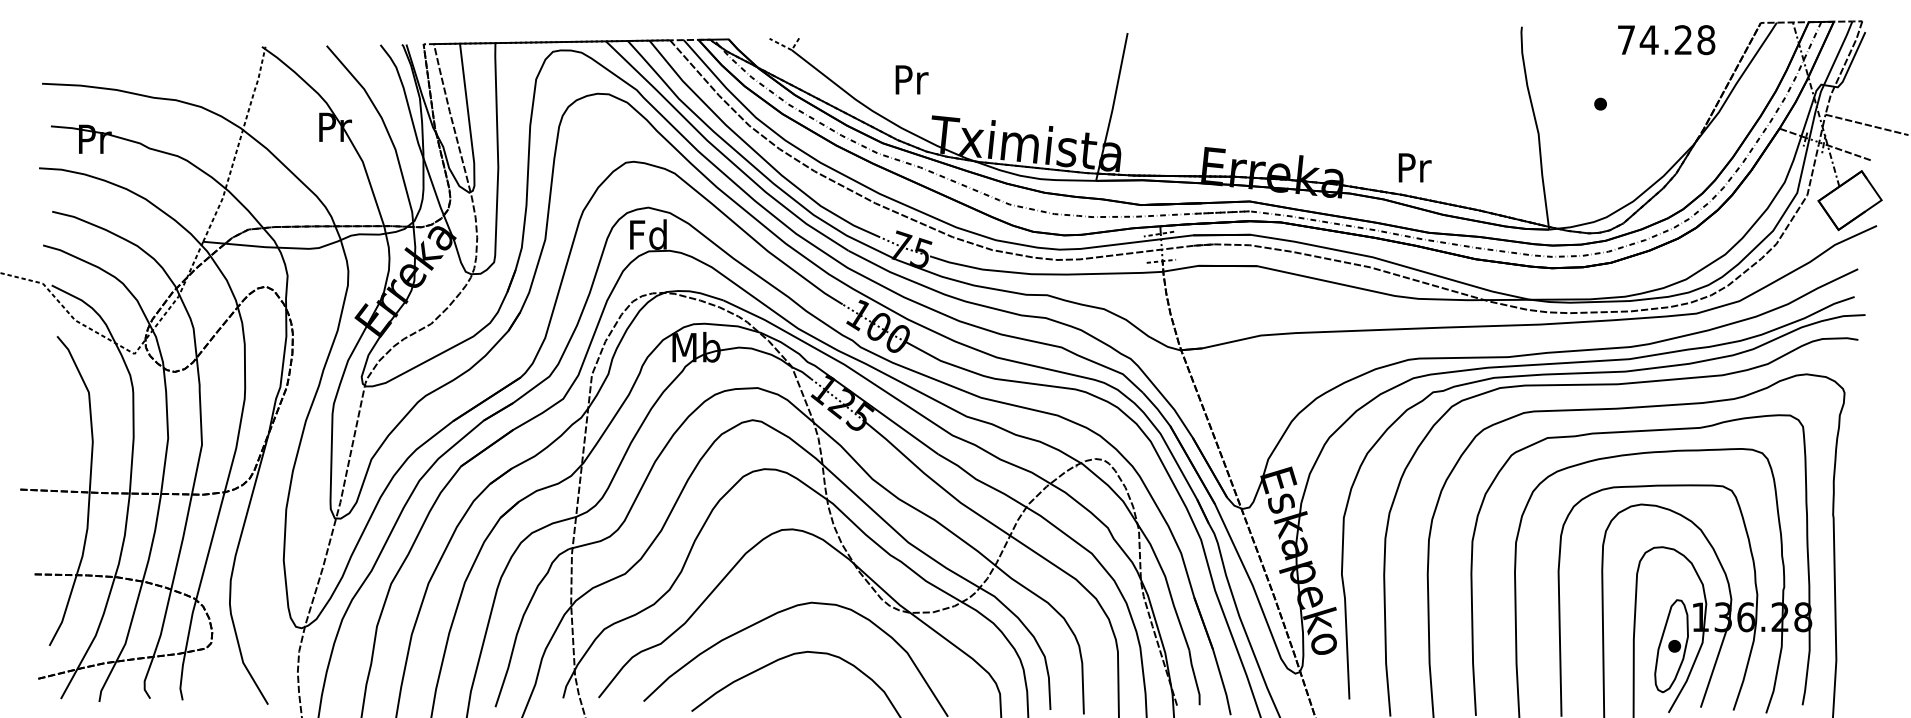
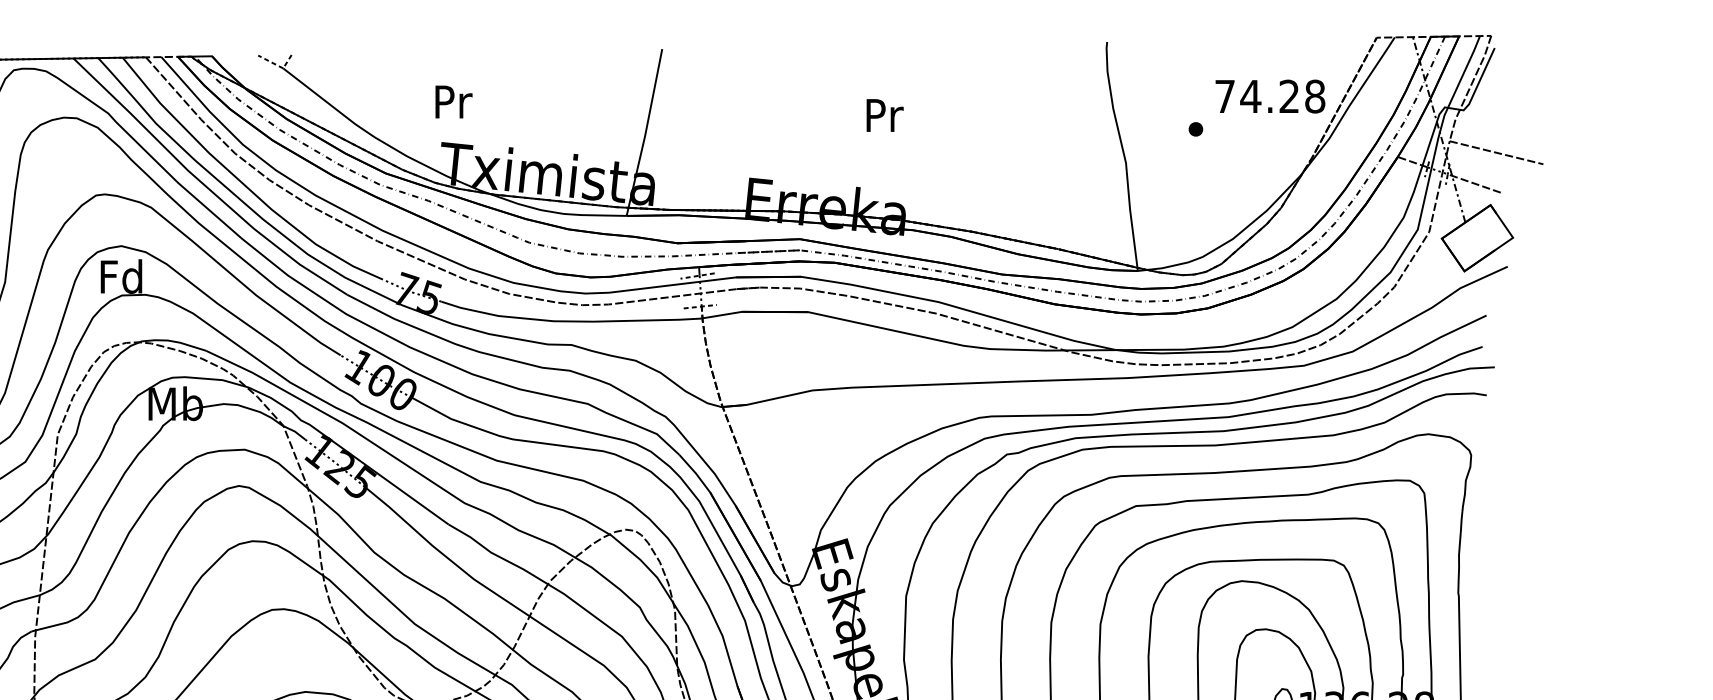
text: (1666, 40) -> (1270, 97), moved
text: (911, 79) -> (453, 101), moved
text: (1414, 167) -> (884, 115), moved

